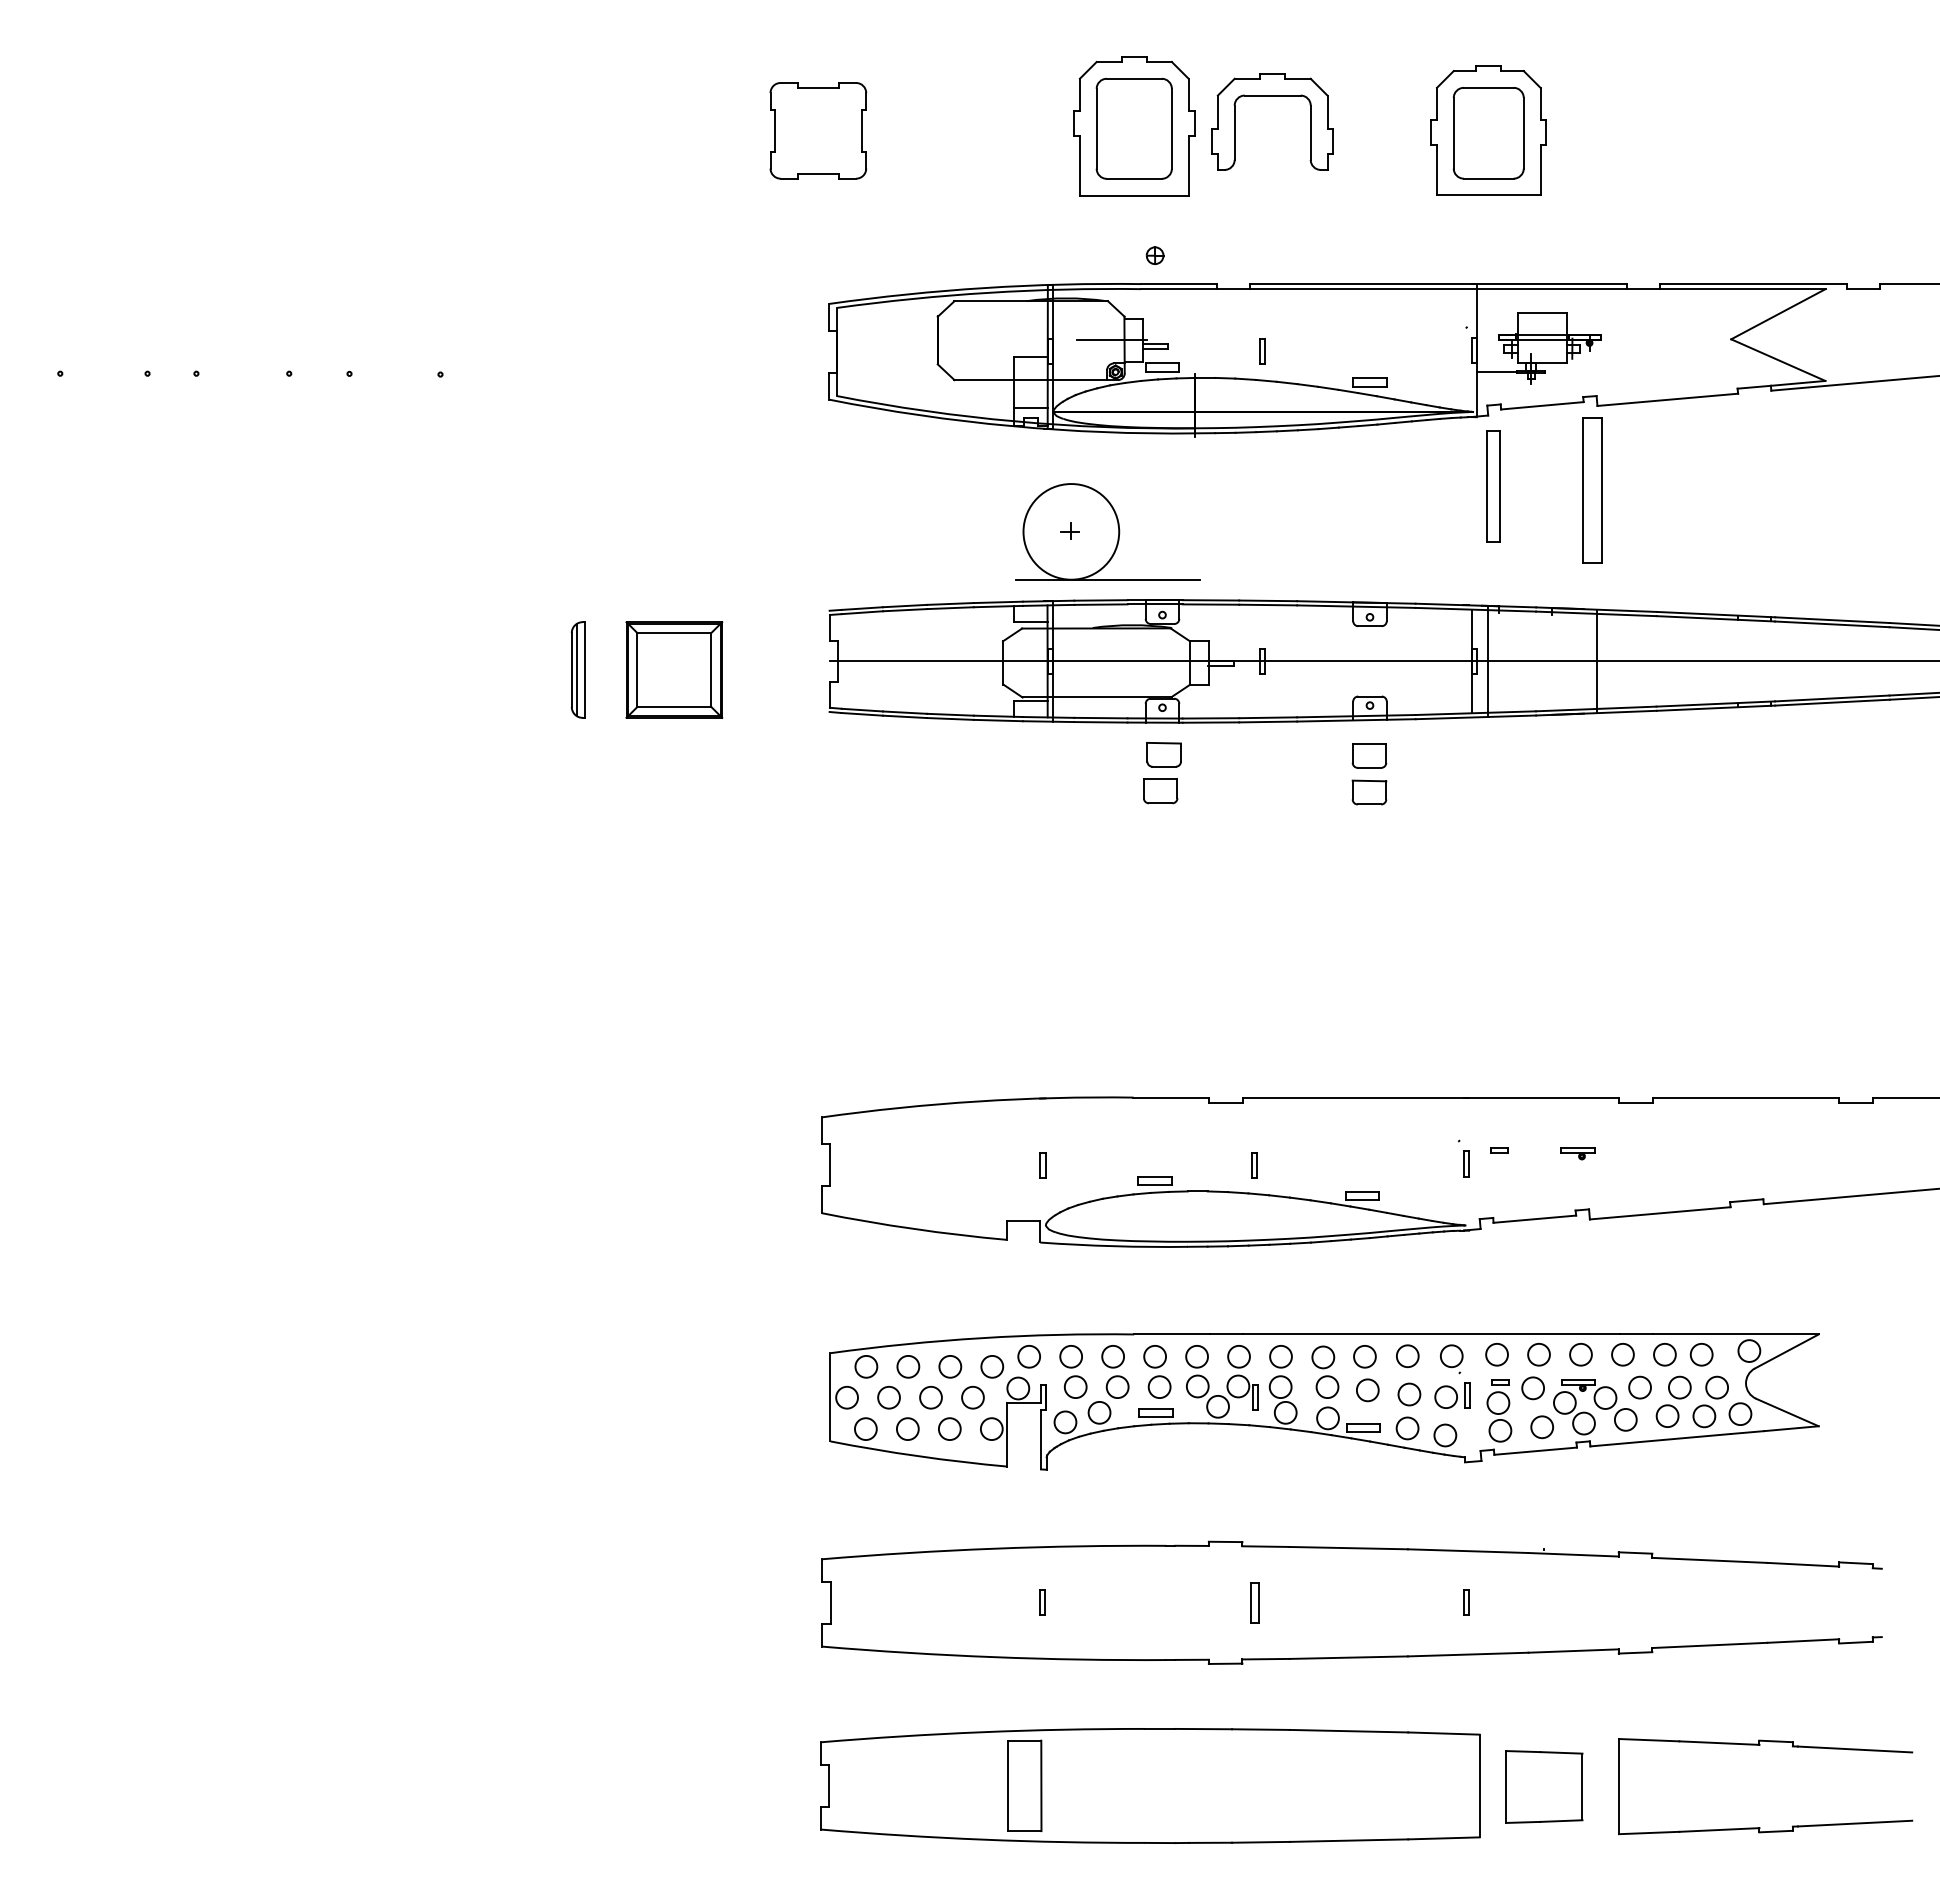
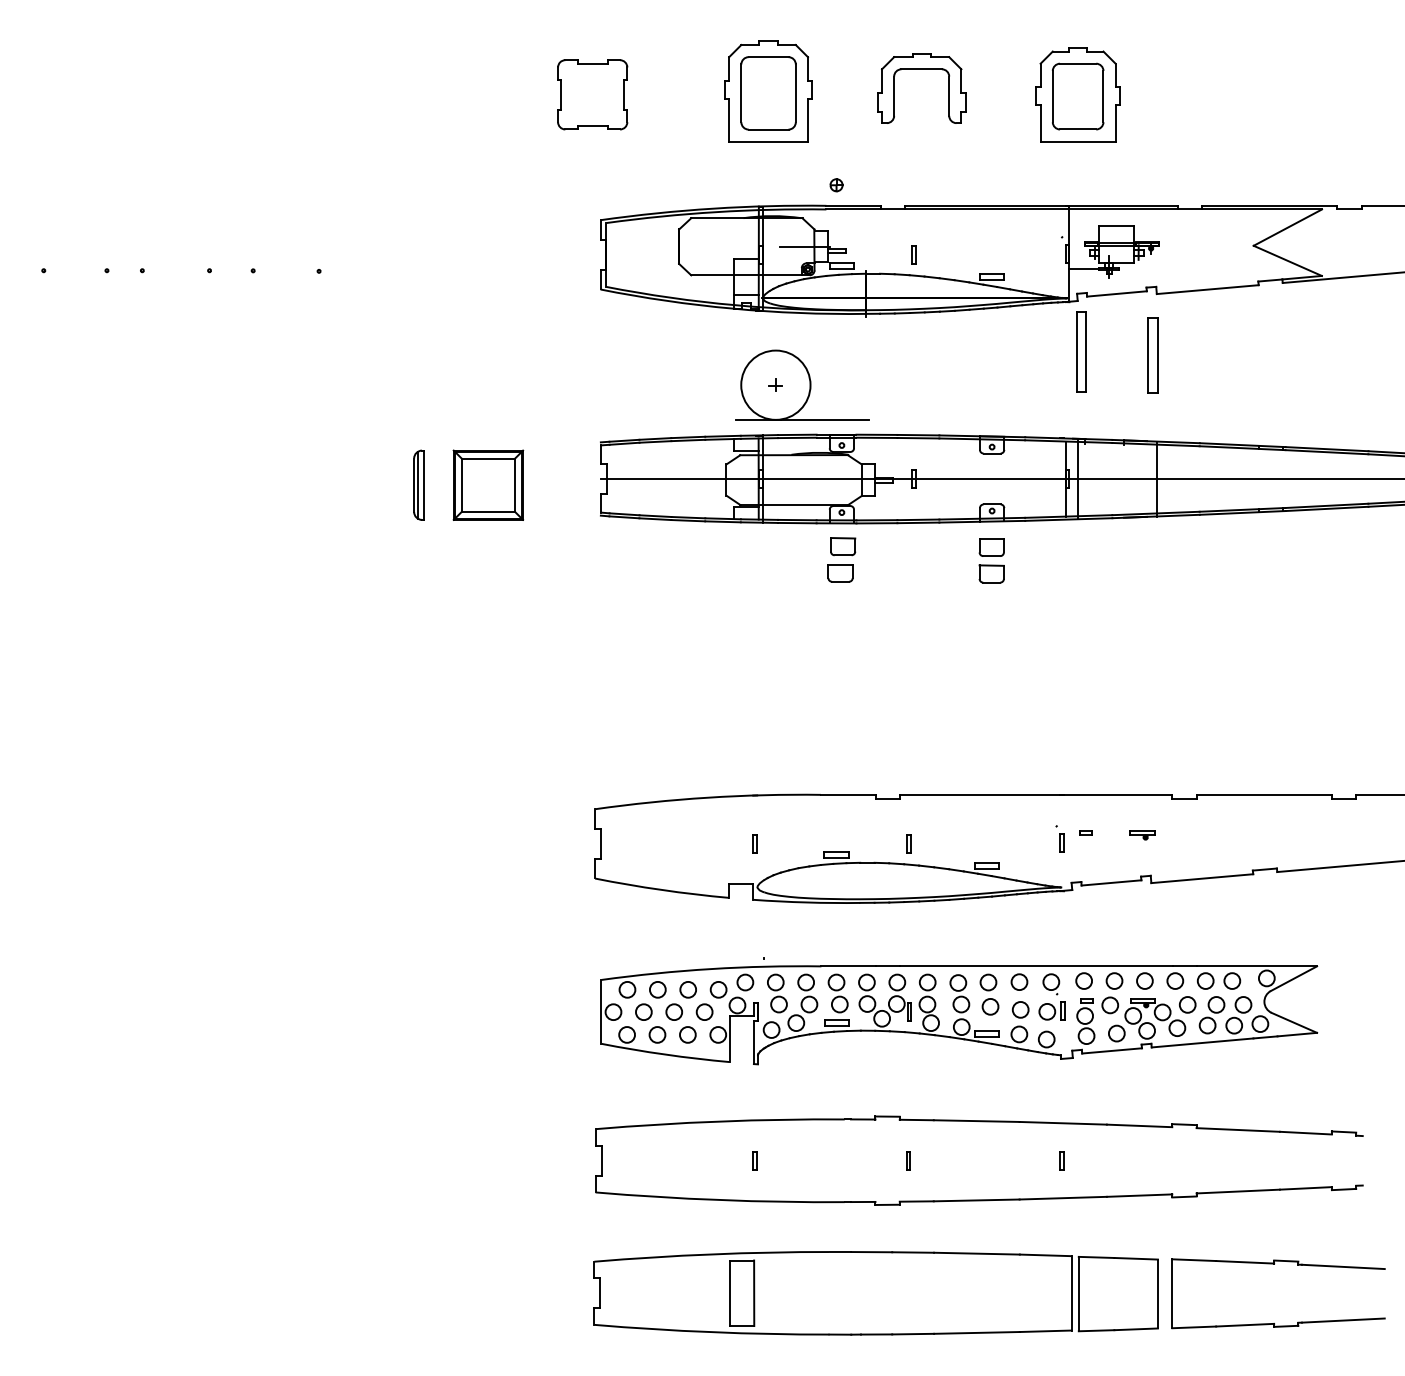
part: (1134, 126) -> (768, 91), moved
part: (1591, 490) -> (1152, 355), size x0.71
part: (1254, 1602) -> (908, 1160), size x0.62
part: (1543, 1786) -> (1117, 1293), size x1.43

